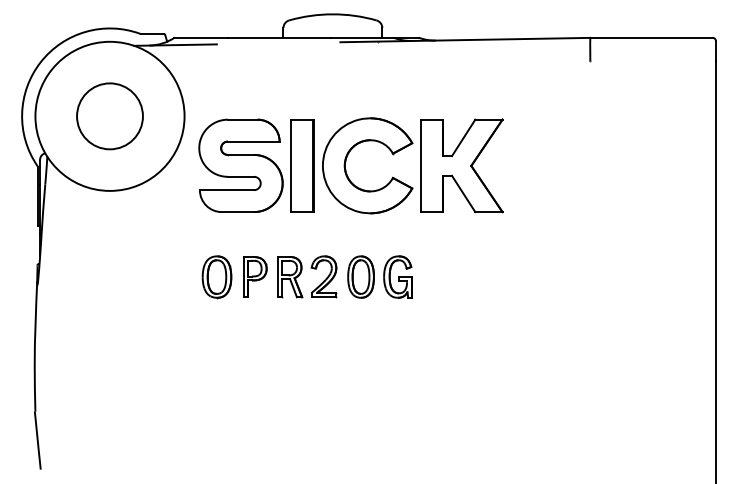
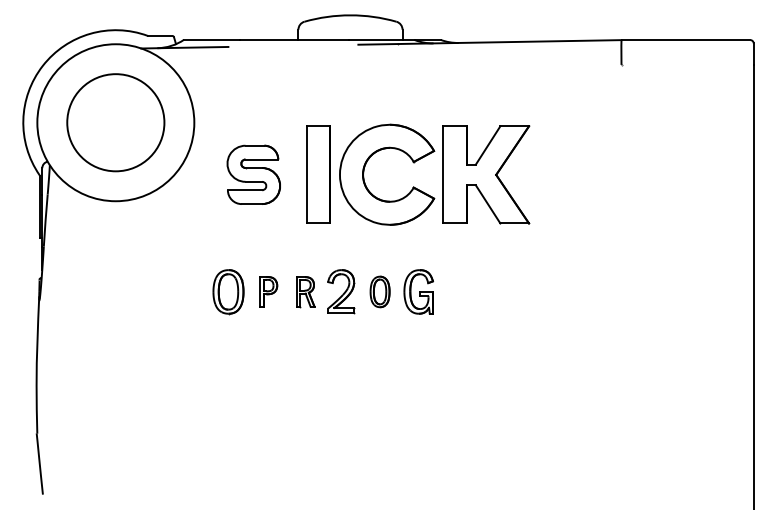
circle: (109, 116) -> (115, 122), size x1.4
part: (240, 165) -> (253, 174), size x0.6
part: (255, 276) -> (268, 291), size x0.7
part: (290, 276) -> (305, 291), size x0.7
part: (360, 276) -> (379, 291), size x0.7

